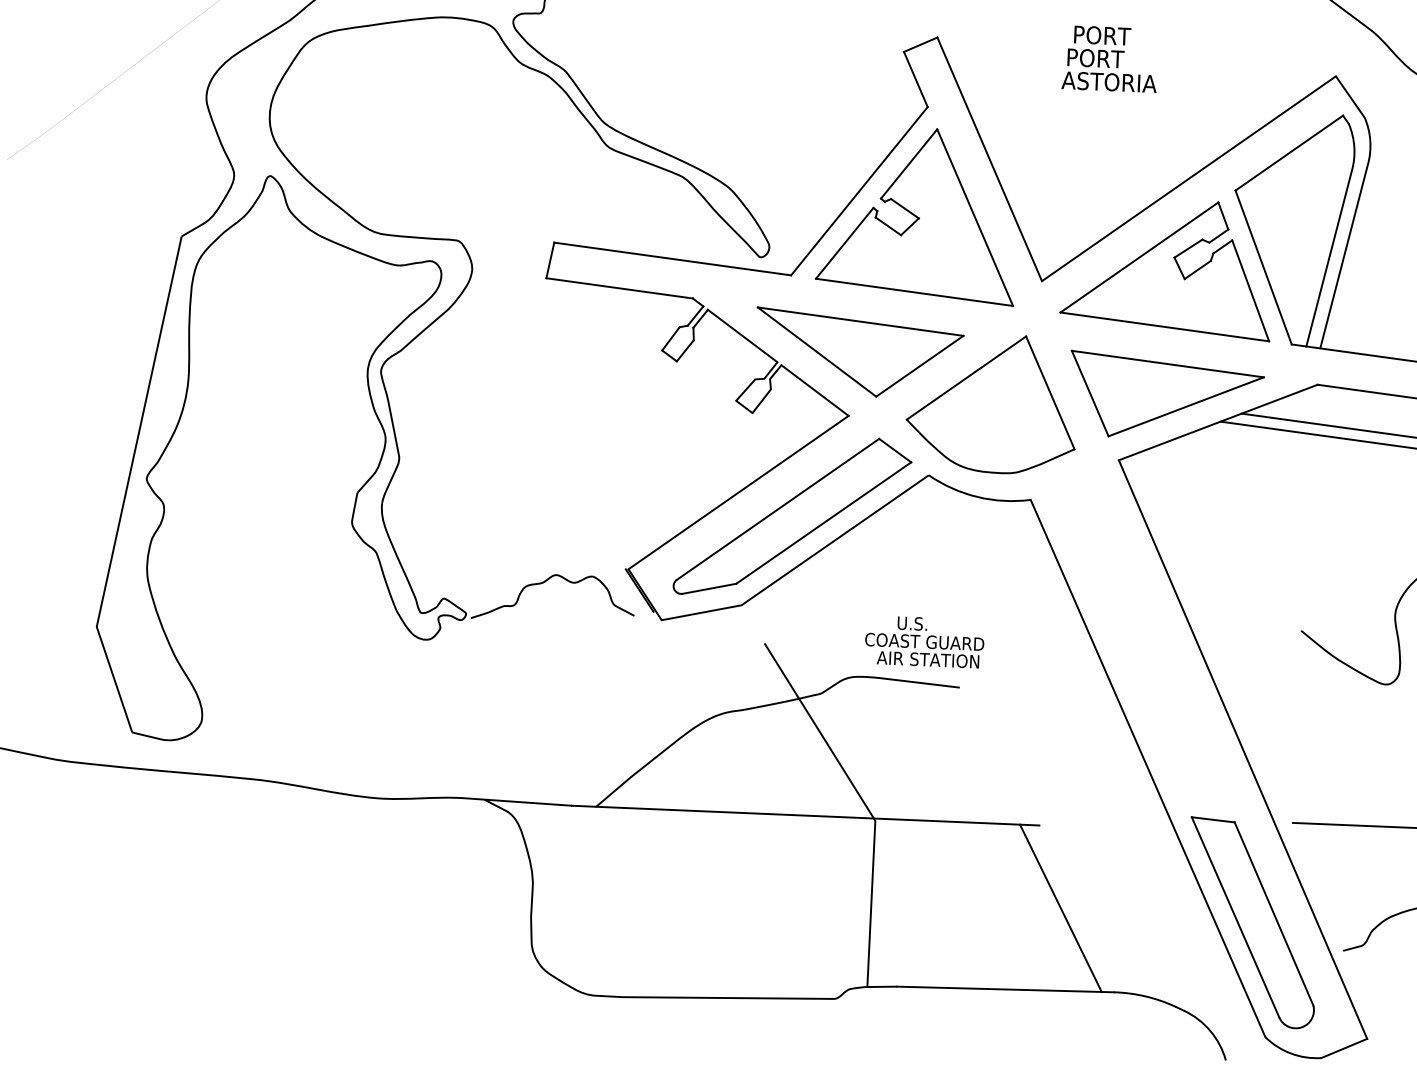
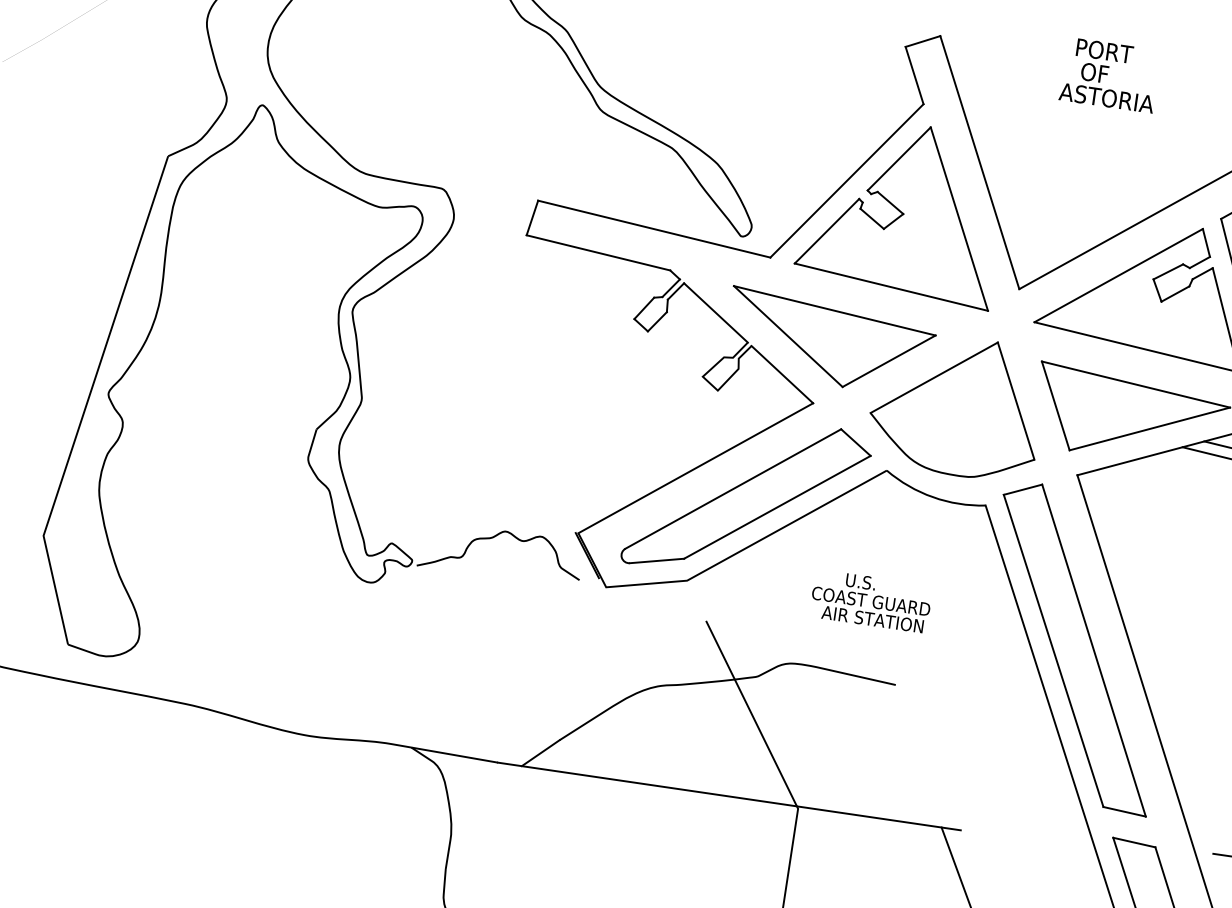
text: (1095, 58) -> (1095, 73), PORT -> OF
part: (1134, 632) -> (1075, 648), added
text: (924, 642) -> (870, 601), moved

